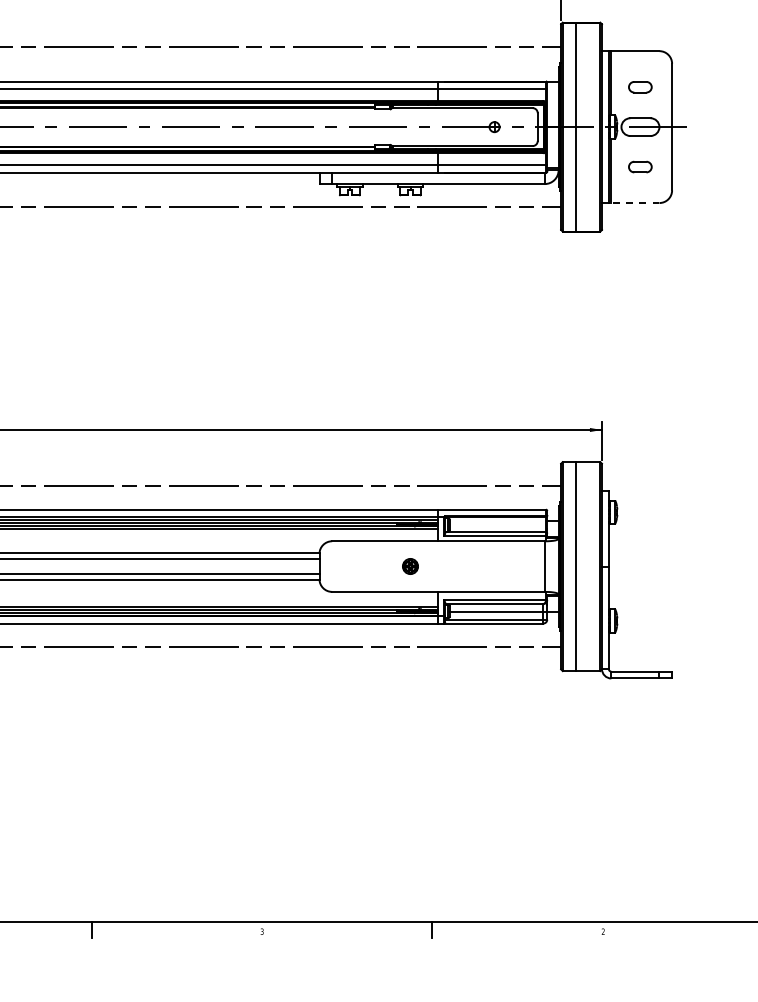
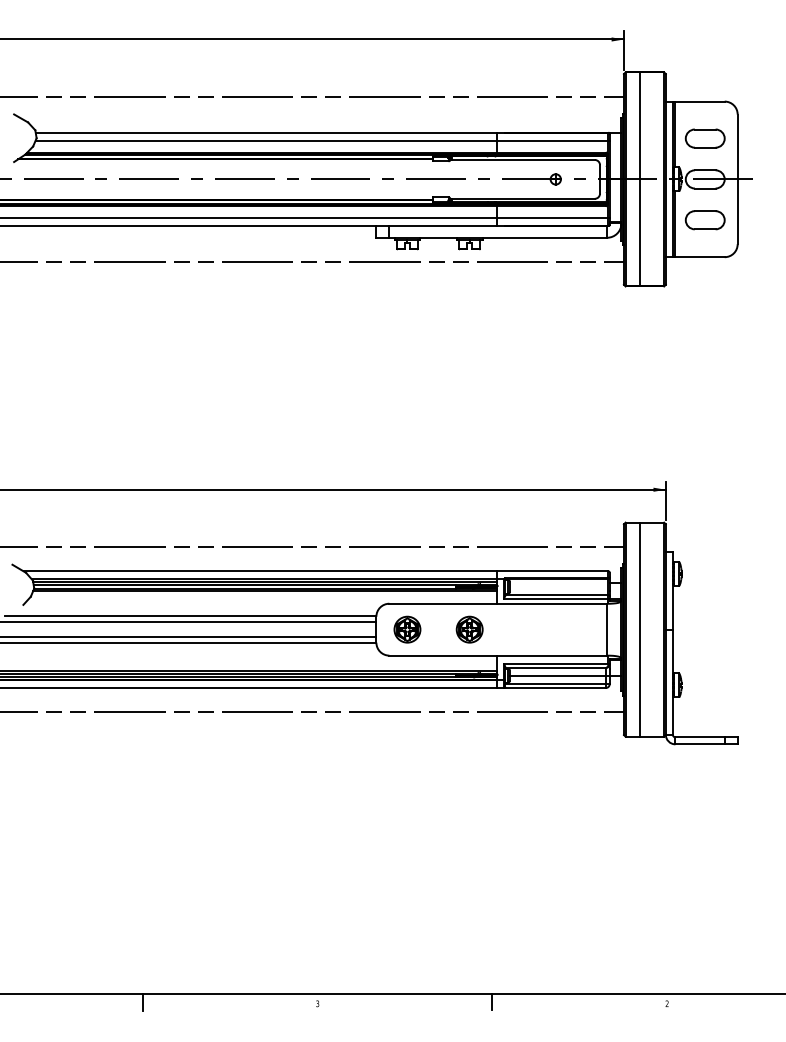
part: (639, 87) -> (704, 138), size x1.67
part: (639, 167) -> (704, 220), size x1.67
line: (633, 203) -> (698, 257), dashed -> solid
part: (349, 566) -> (407, 629), added
part: (410, 566) -> (469, 629), size x1.67

